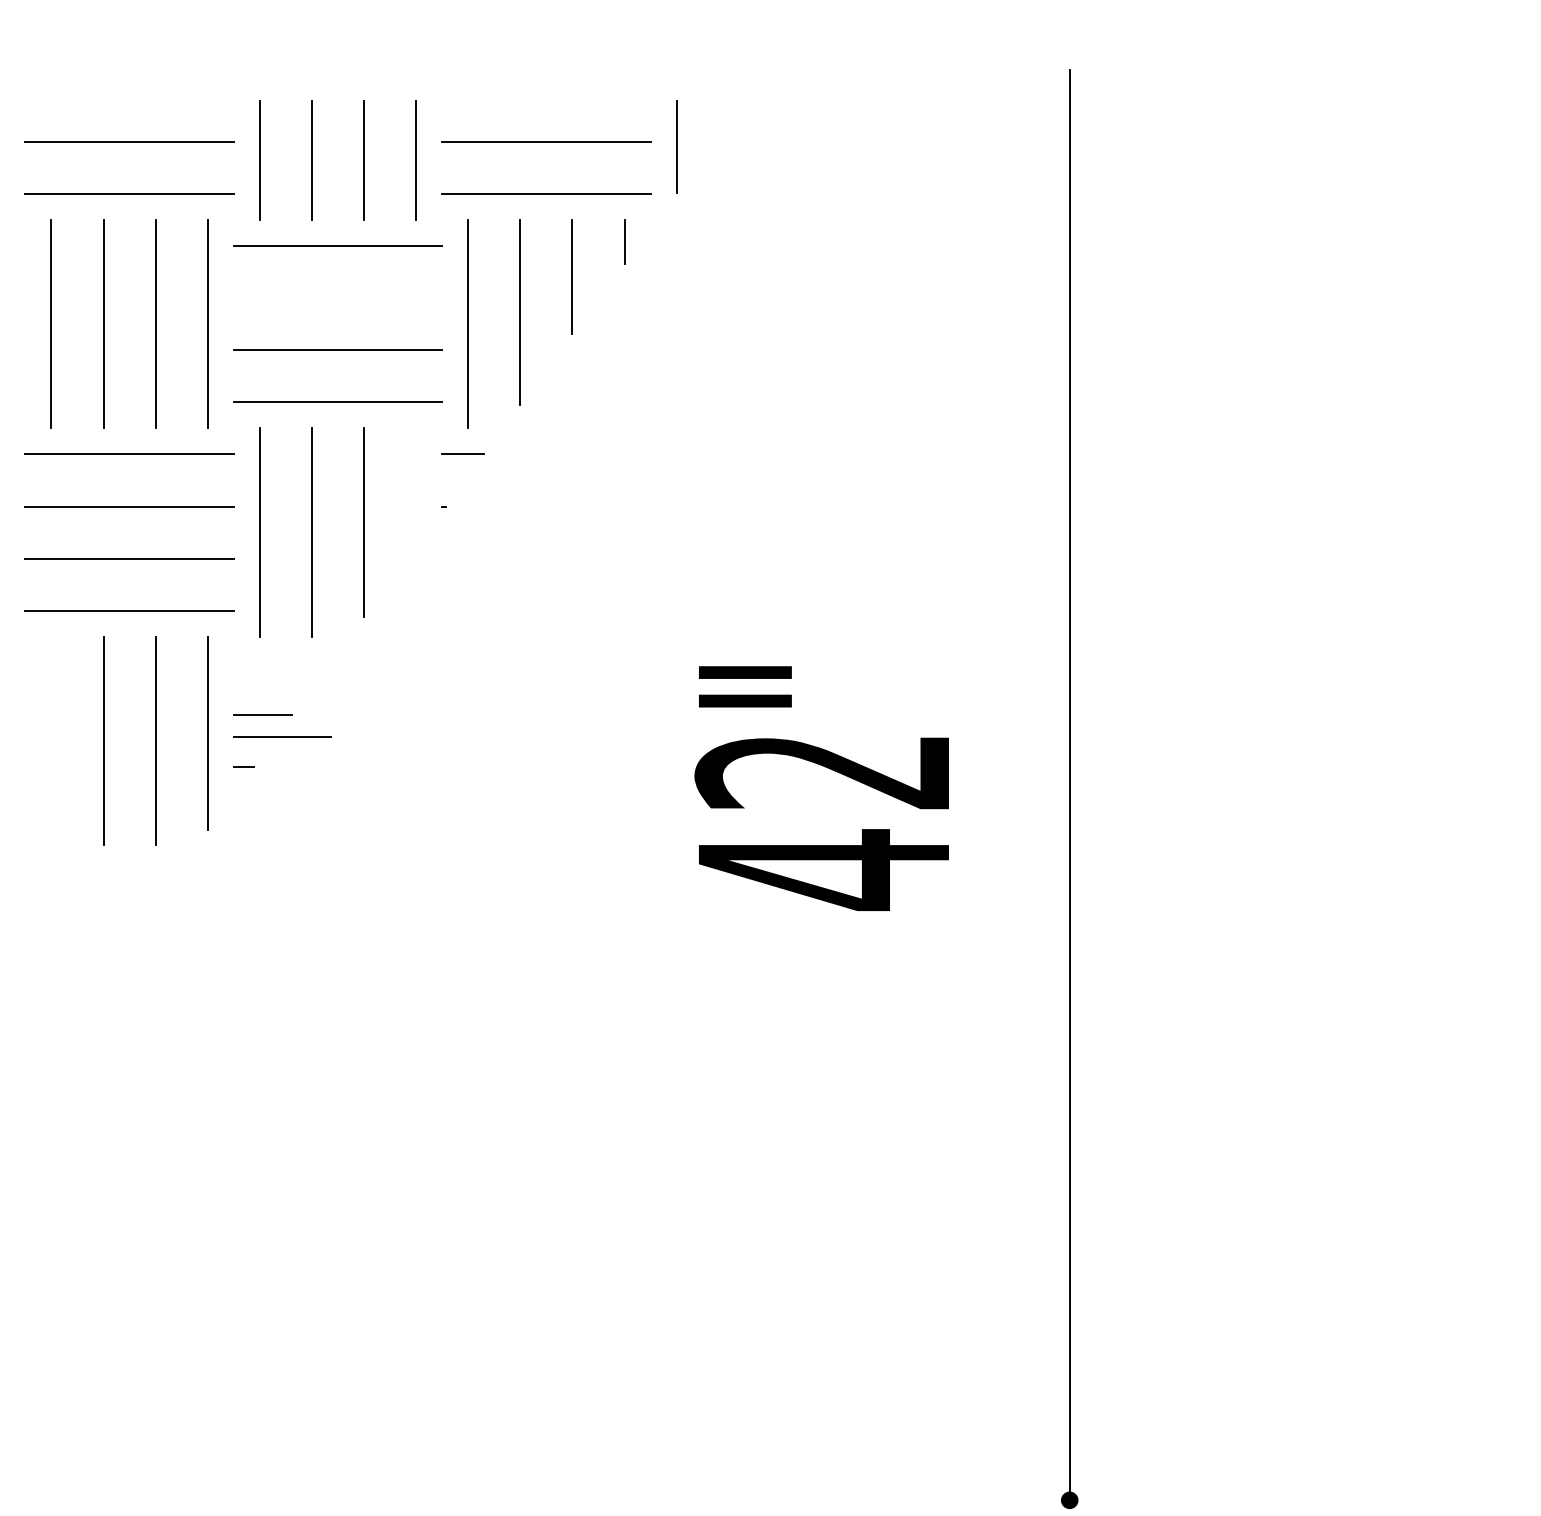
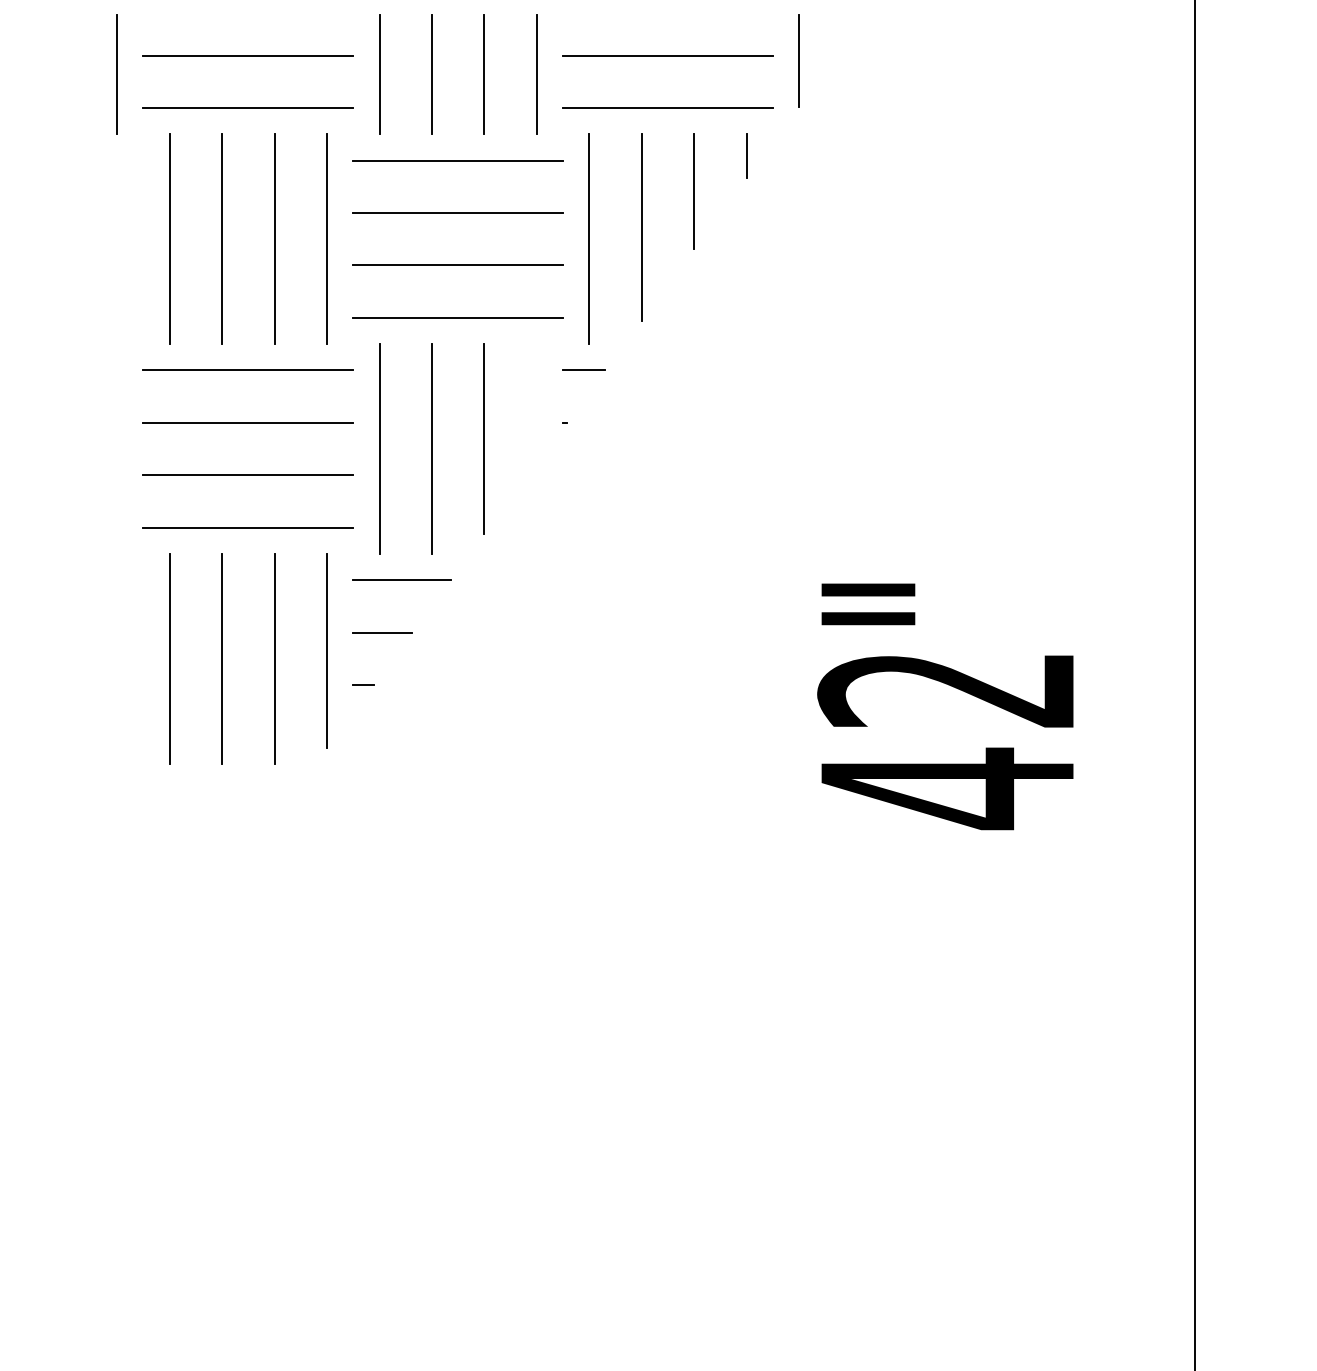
line: (337, 298) -> (457, 213), added
line: (282, 736) -> (402, 579), moved
line: (50, 740) -> (168, 658), added

